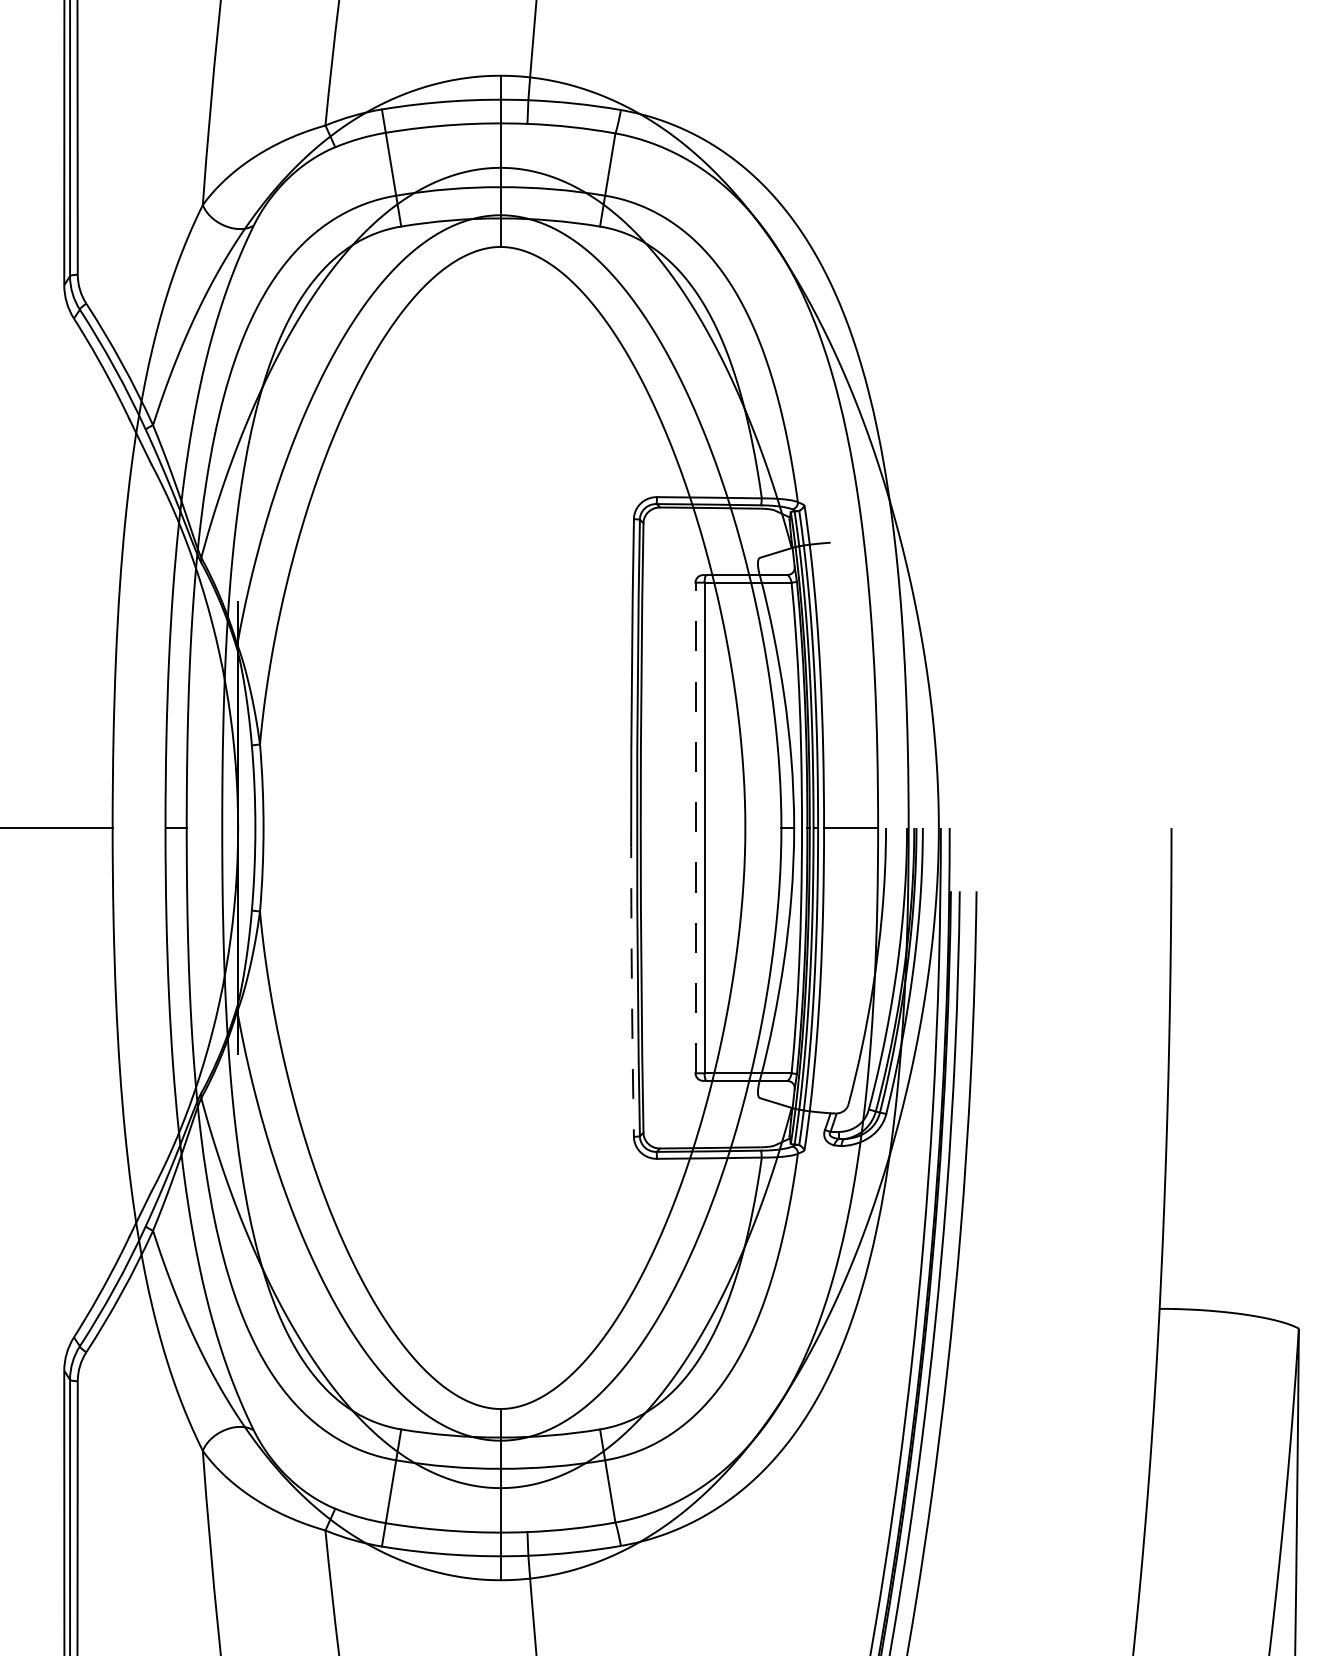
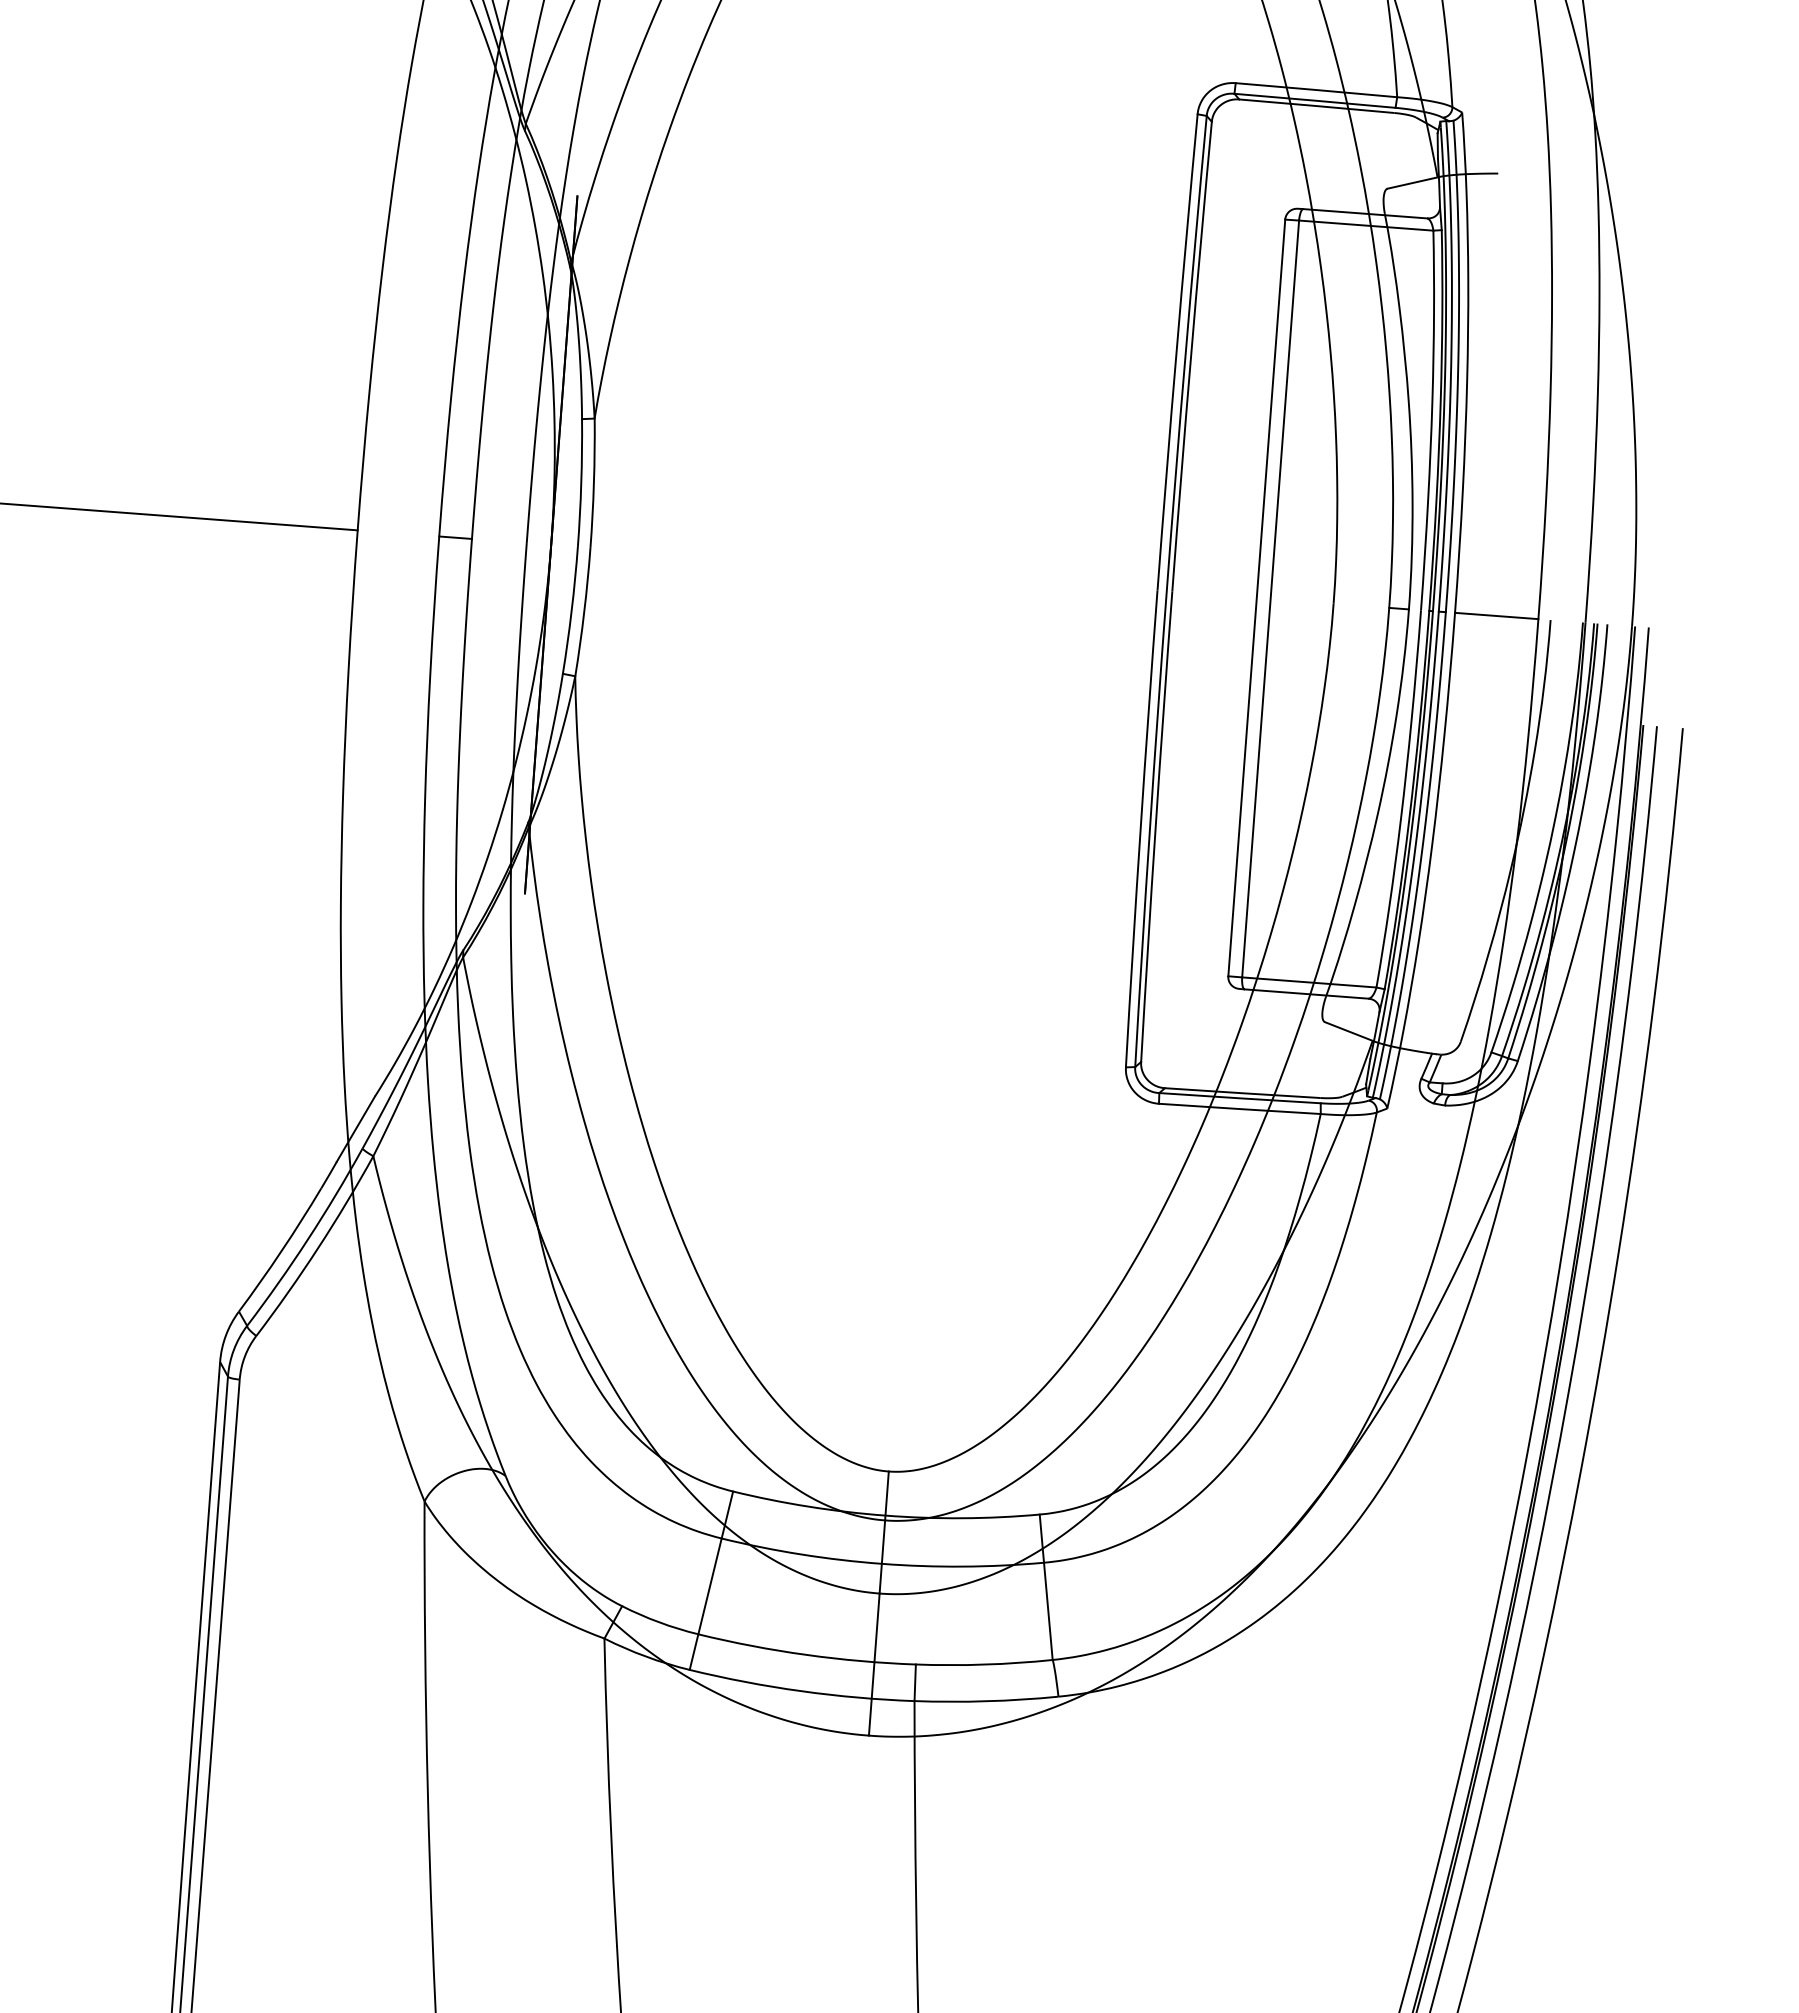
line: (695, 827) -> (1256, 597), dashed -> solid
arc: (631, 982) -> (1140, 828), dashed -> solid

